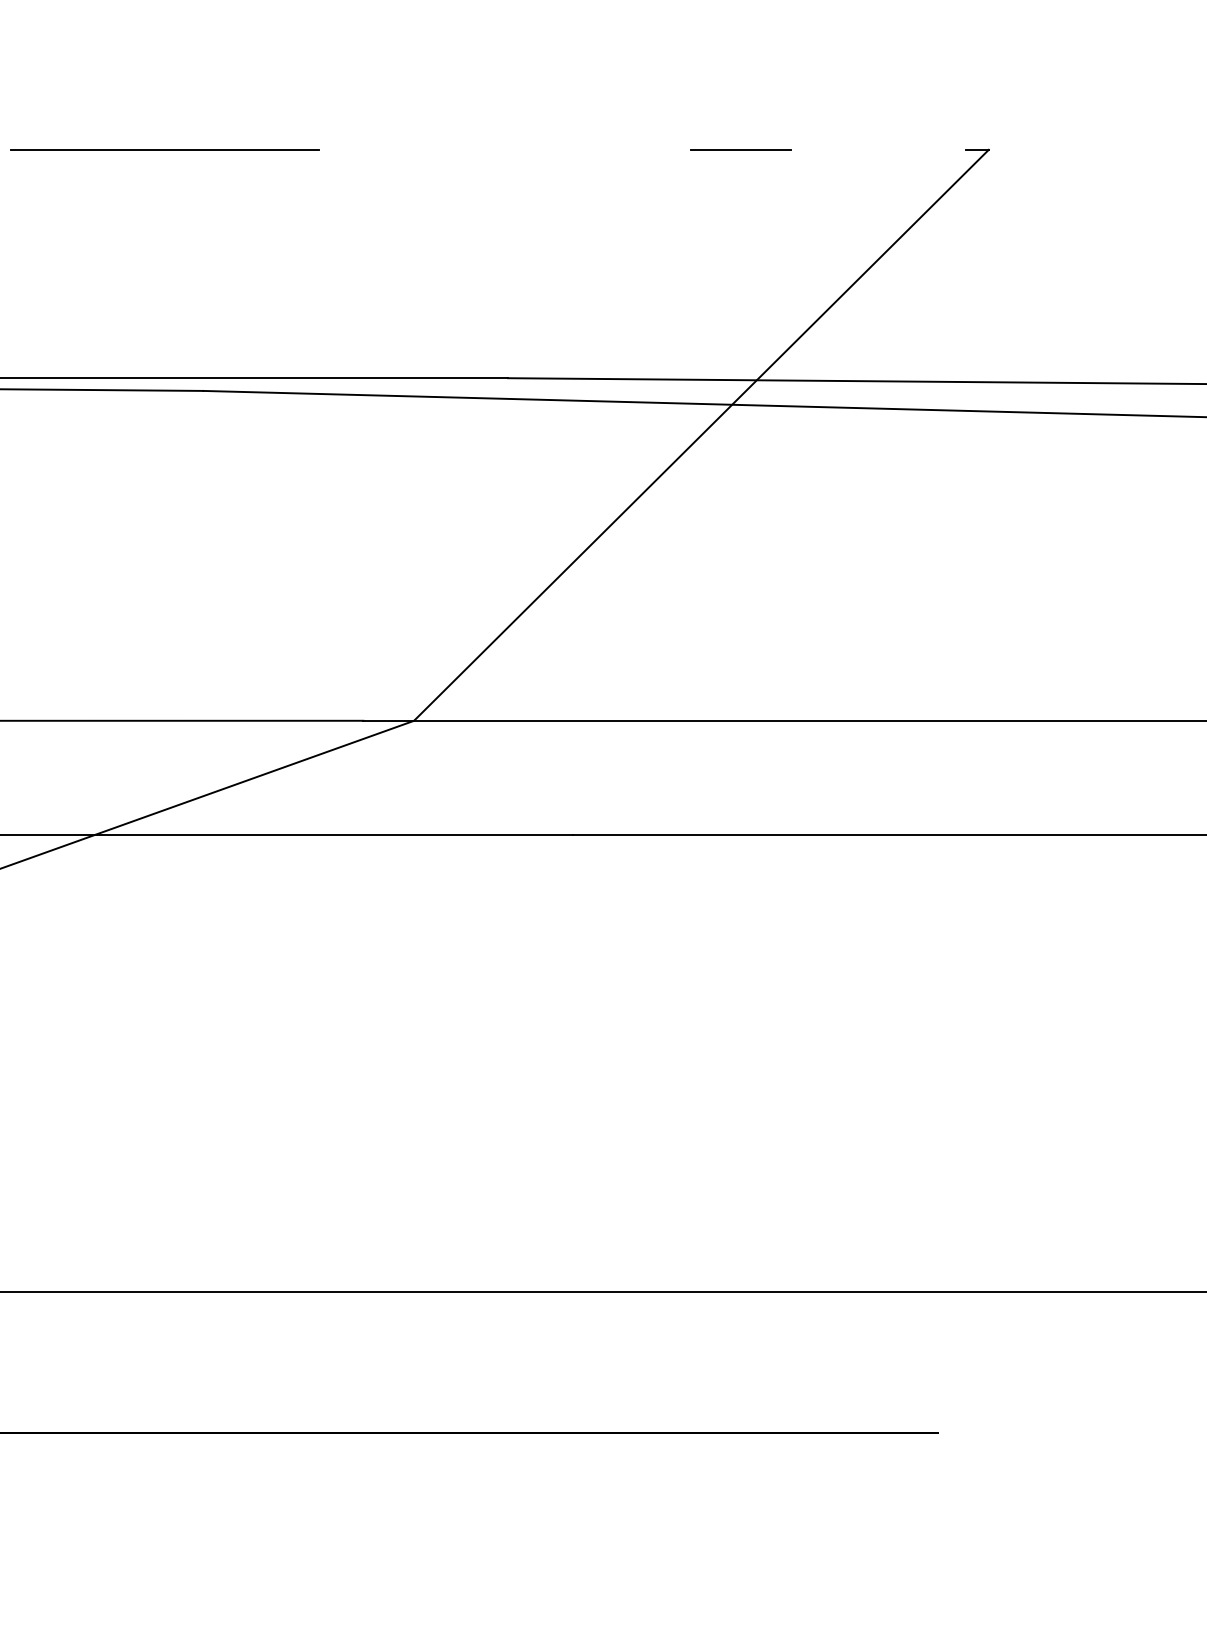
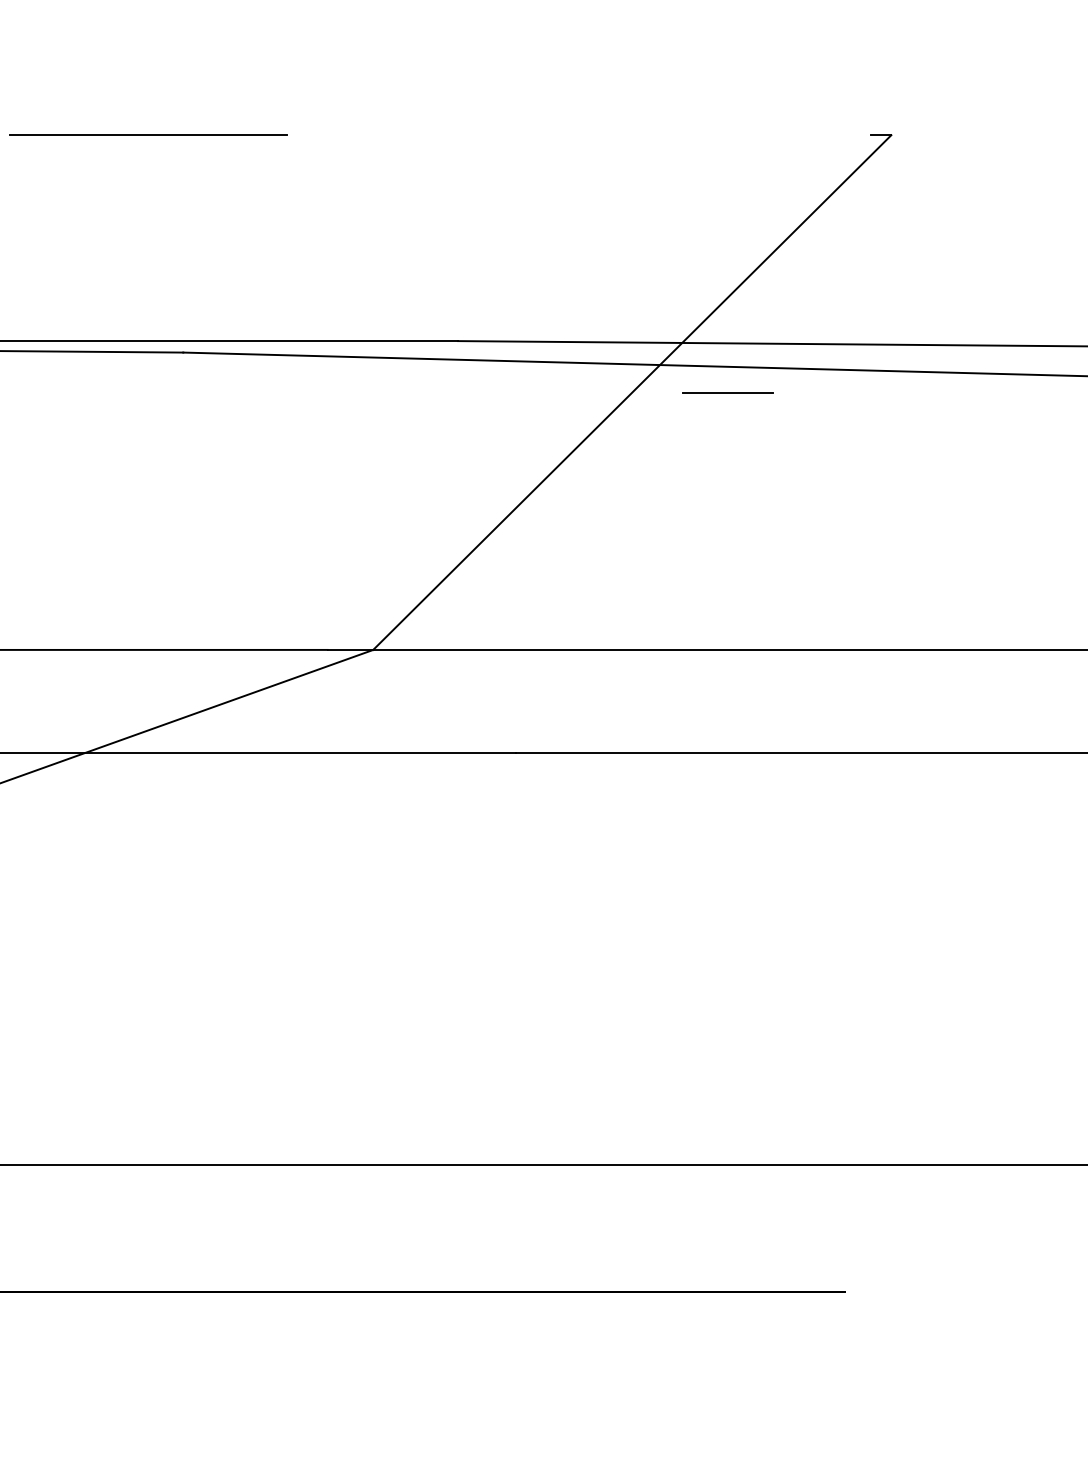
line: (740, 149) -> (727, 392), moved

